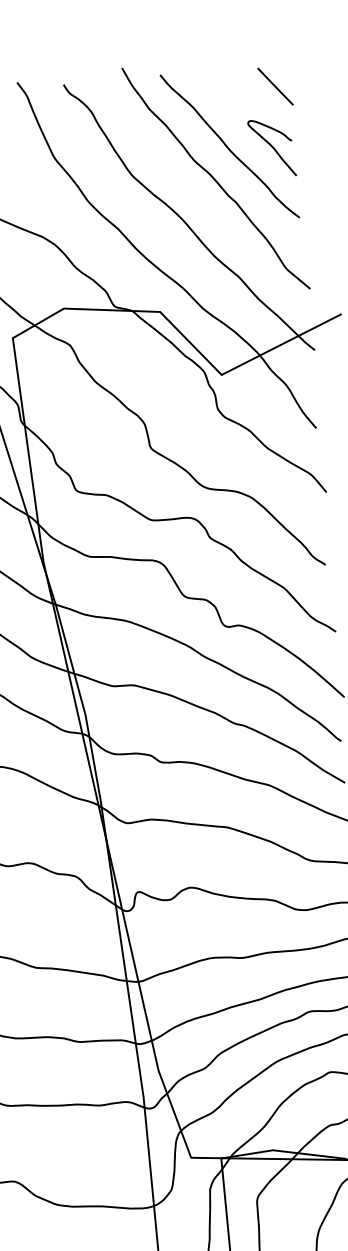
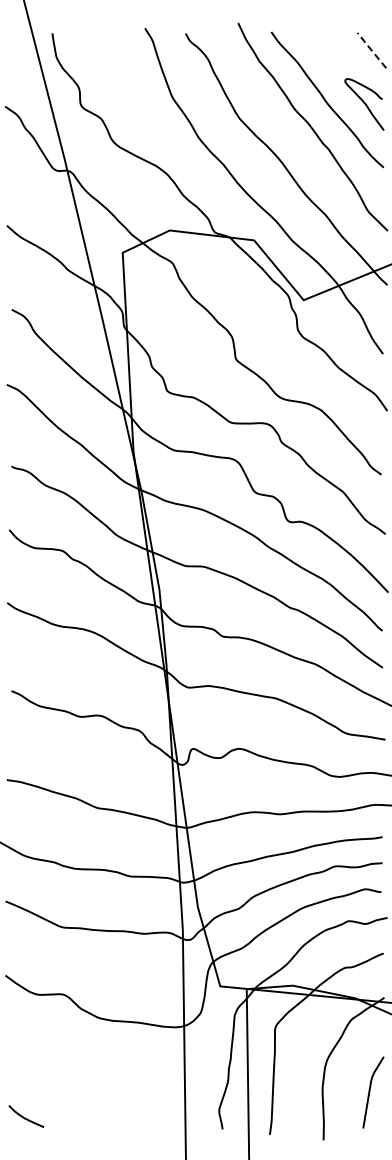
line: (274, 85) -> (371, 49), solid -> dashed

